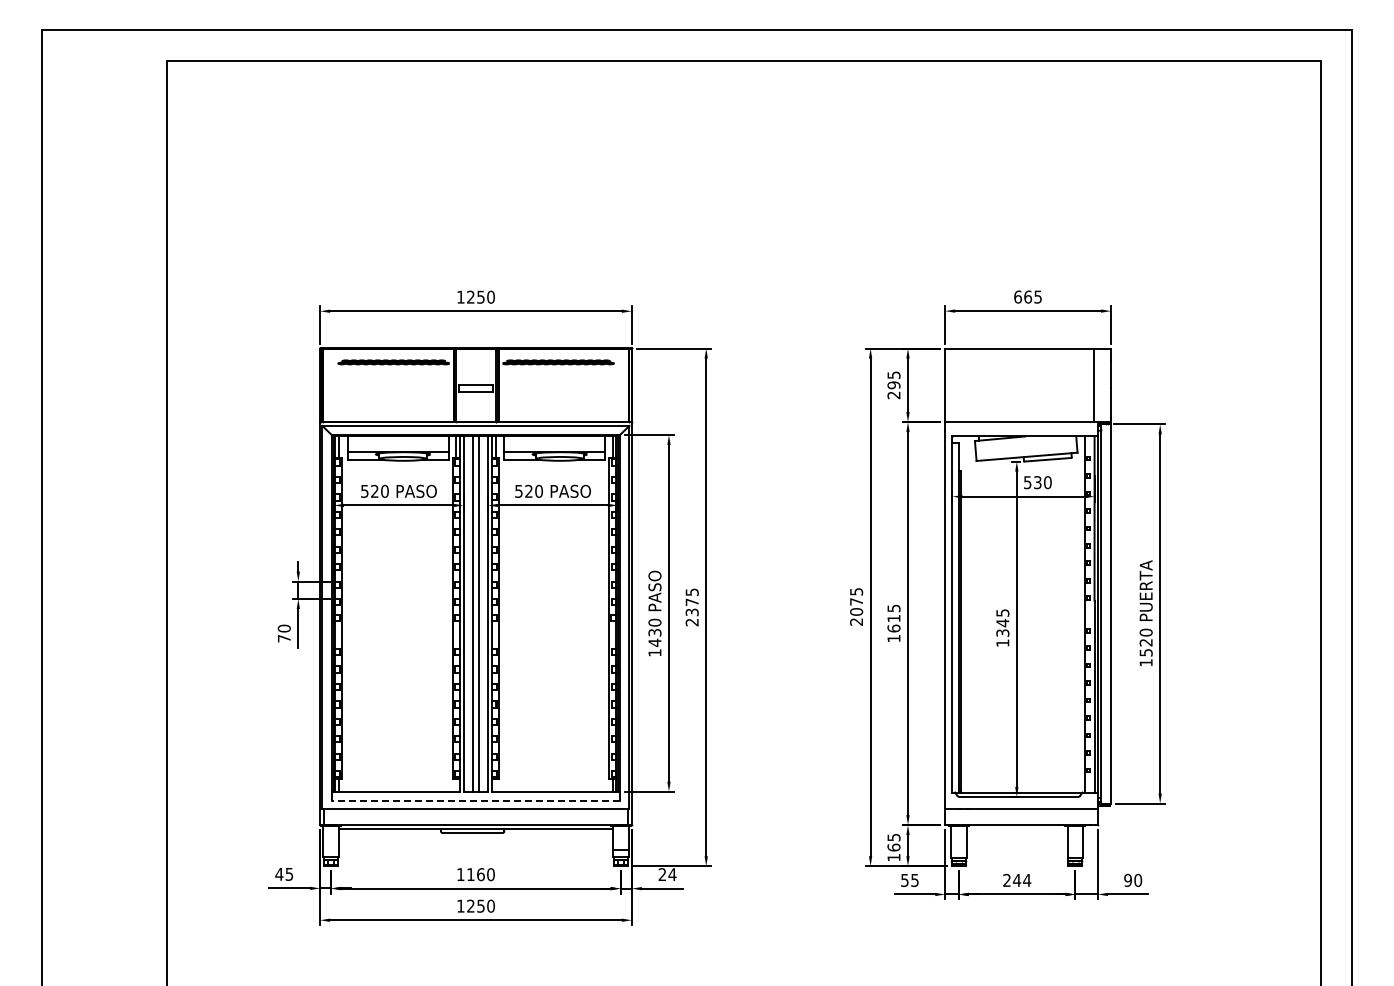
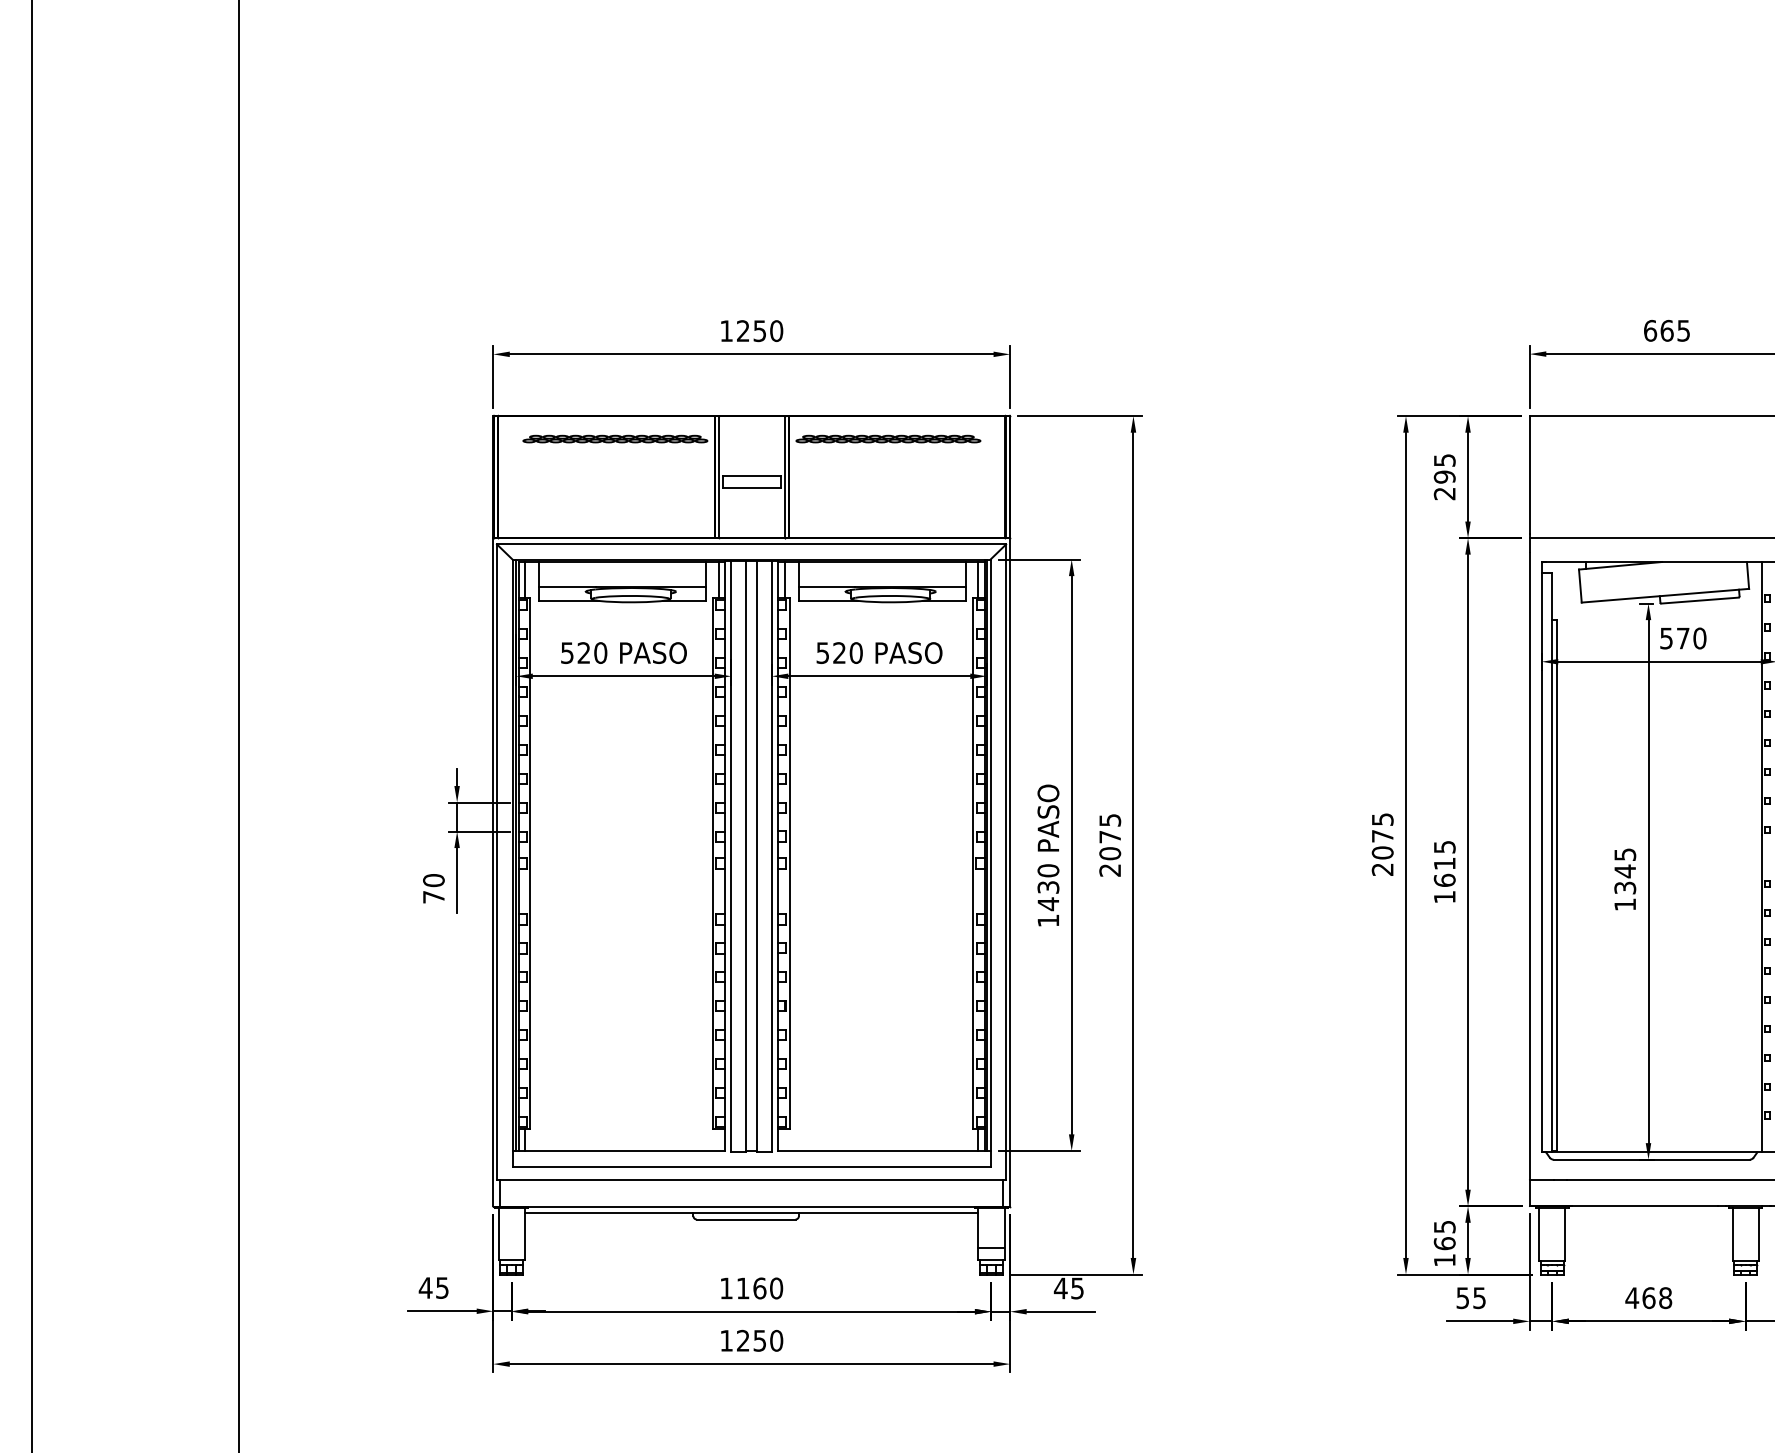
text: (1037, 482) -> (1682, 638), 530 -> 570
text: (691, 612) -> (1109, 853), 2375 -> 2075
line: (475, 801) -> (750, 1167), dashed -> solid
text: (667, 874) -> (1069, 1288), 24 -> 45
text: (1016, 879) -> (1647, 1296), 244 -> 468

